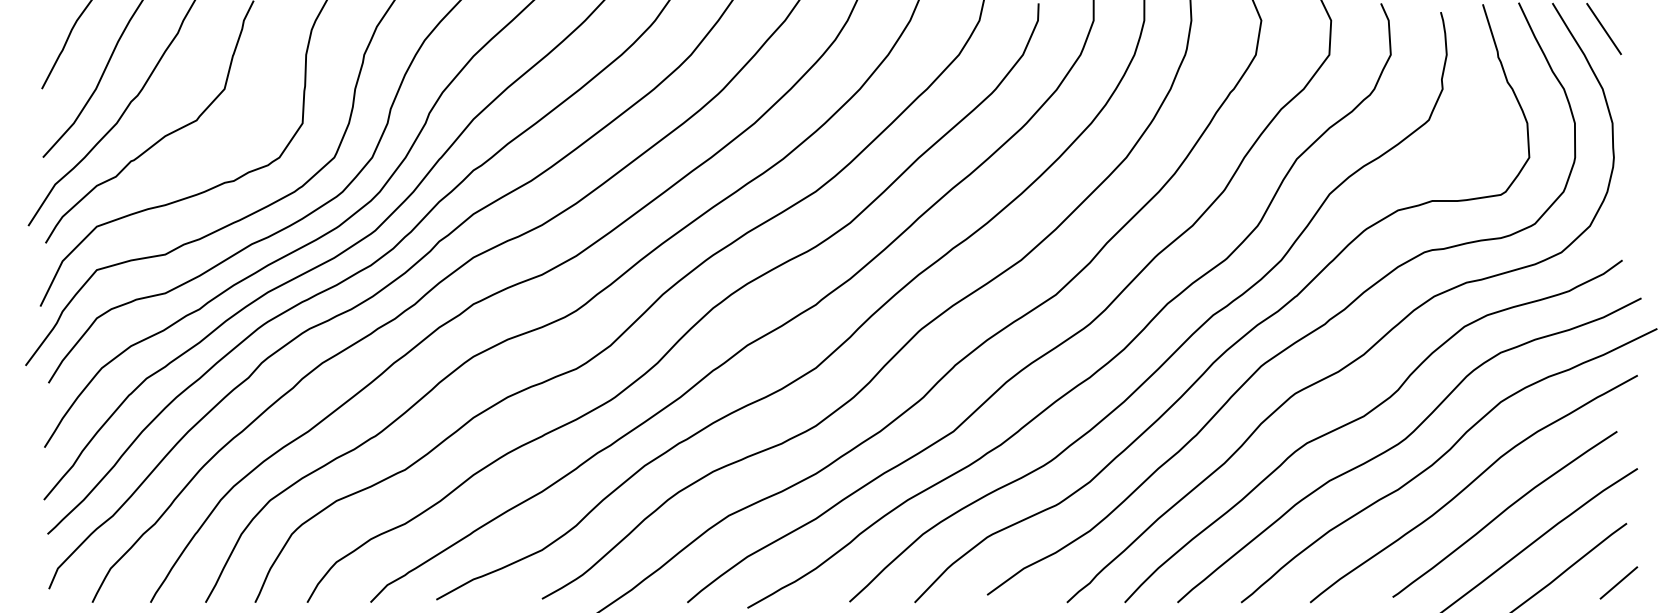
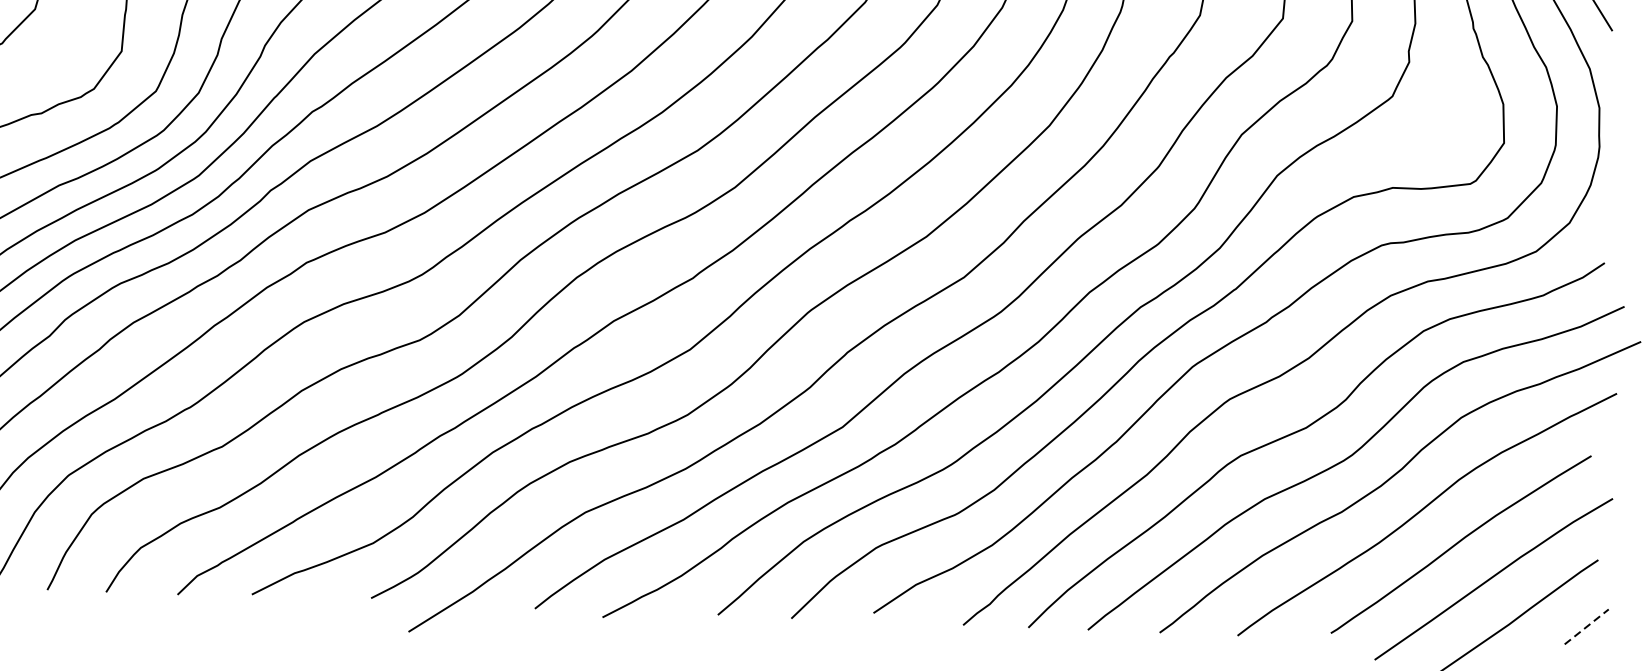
line: (1618, 582) -> (1586, 626), solid -> dashed

